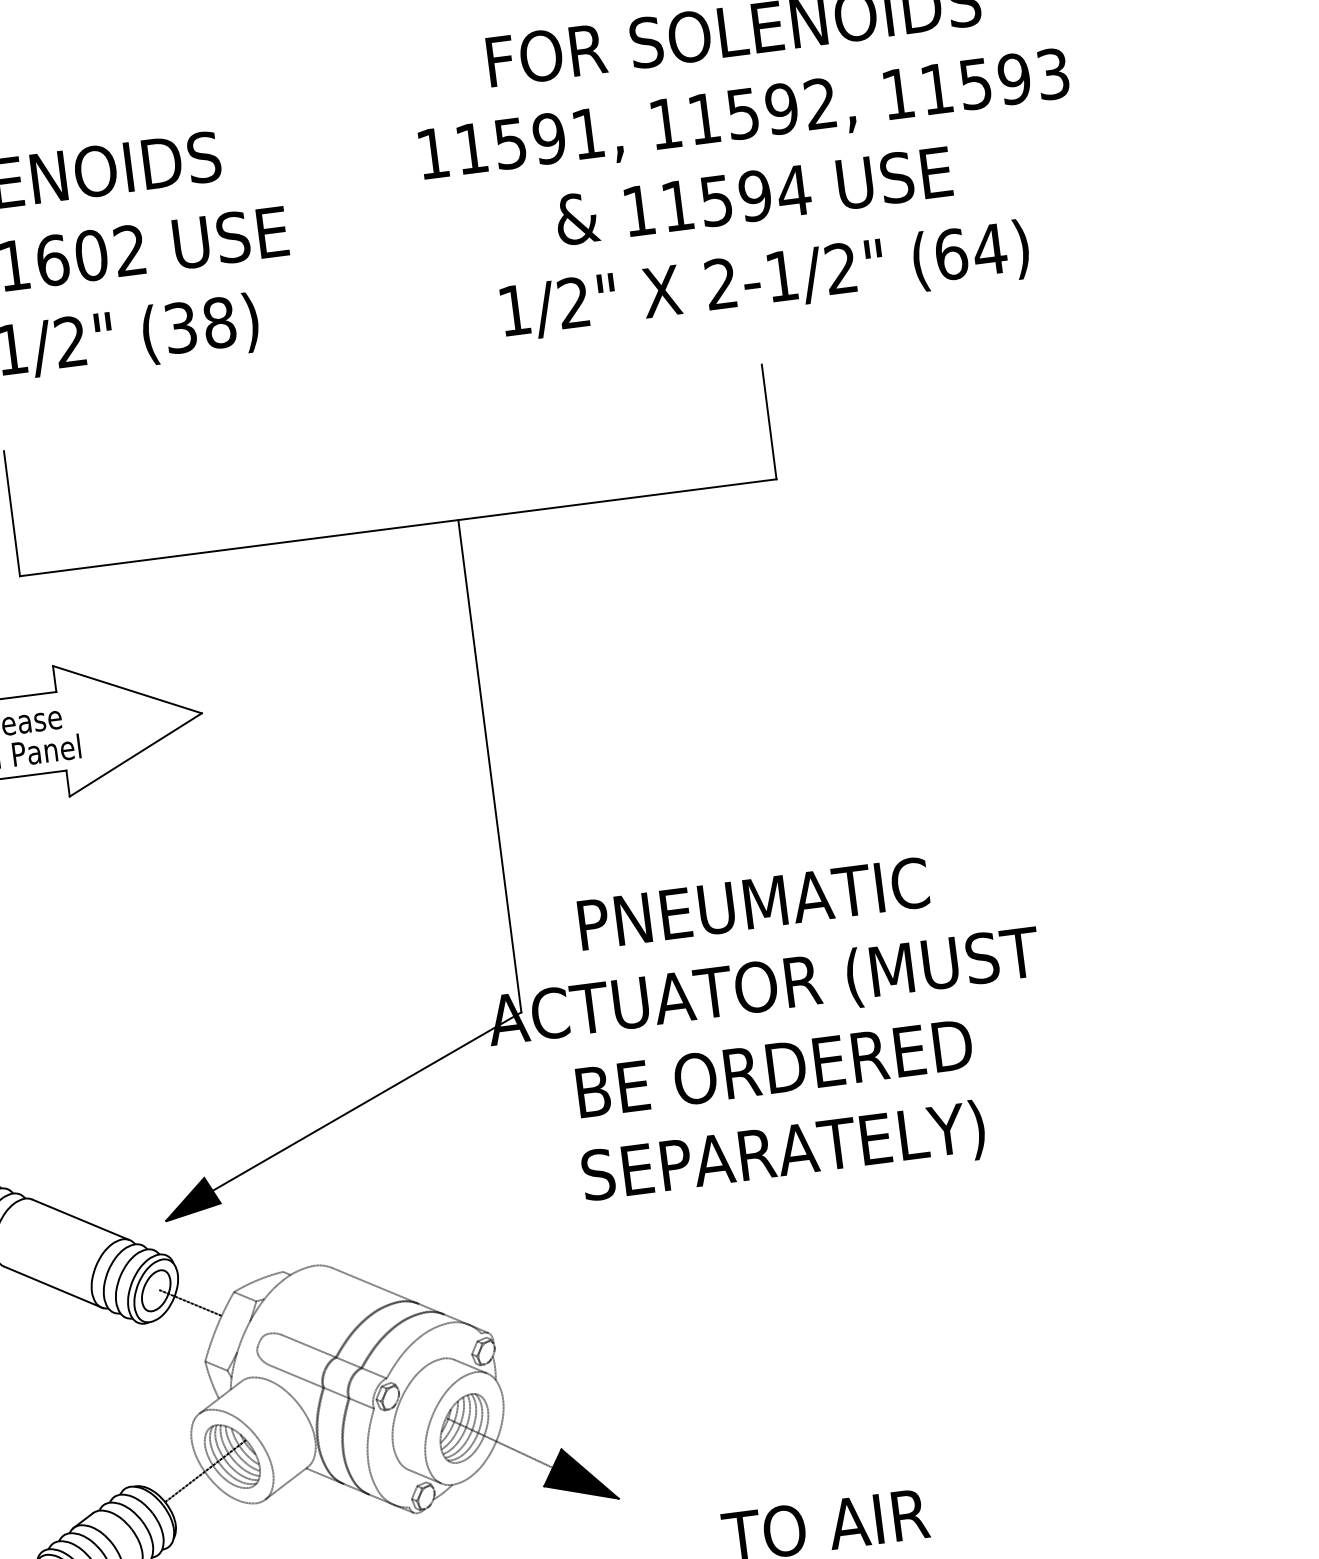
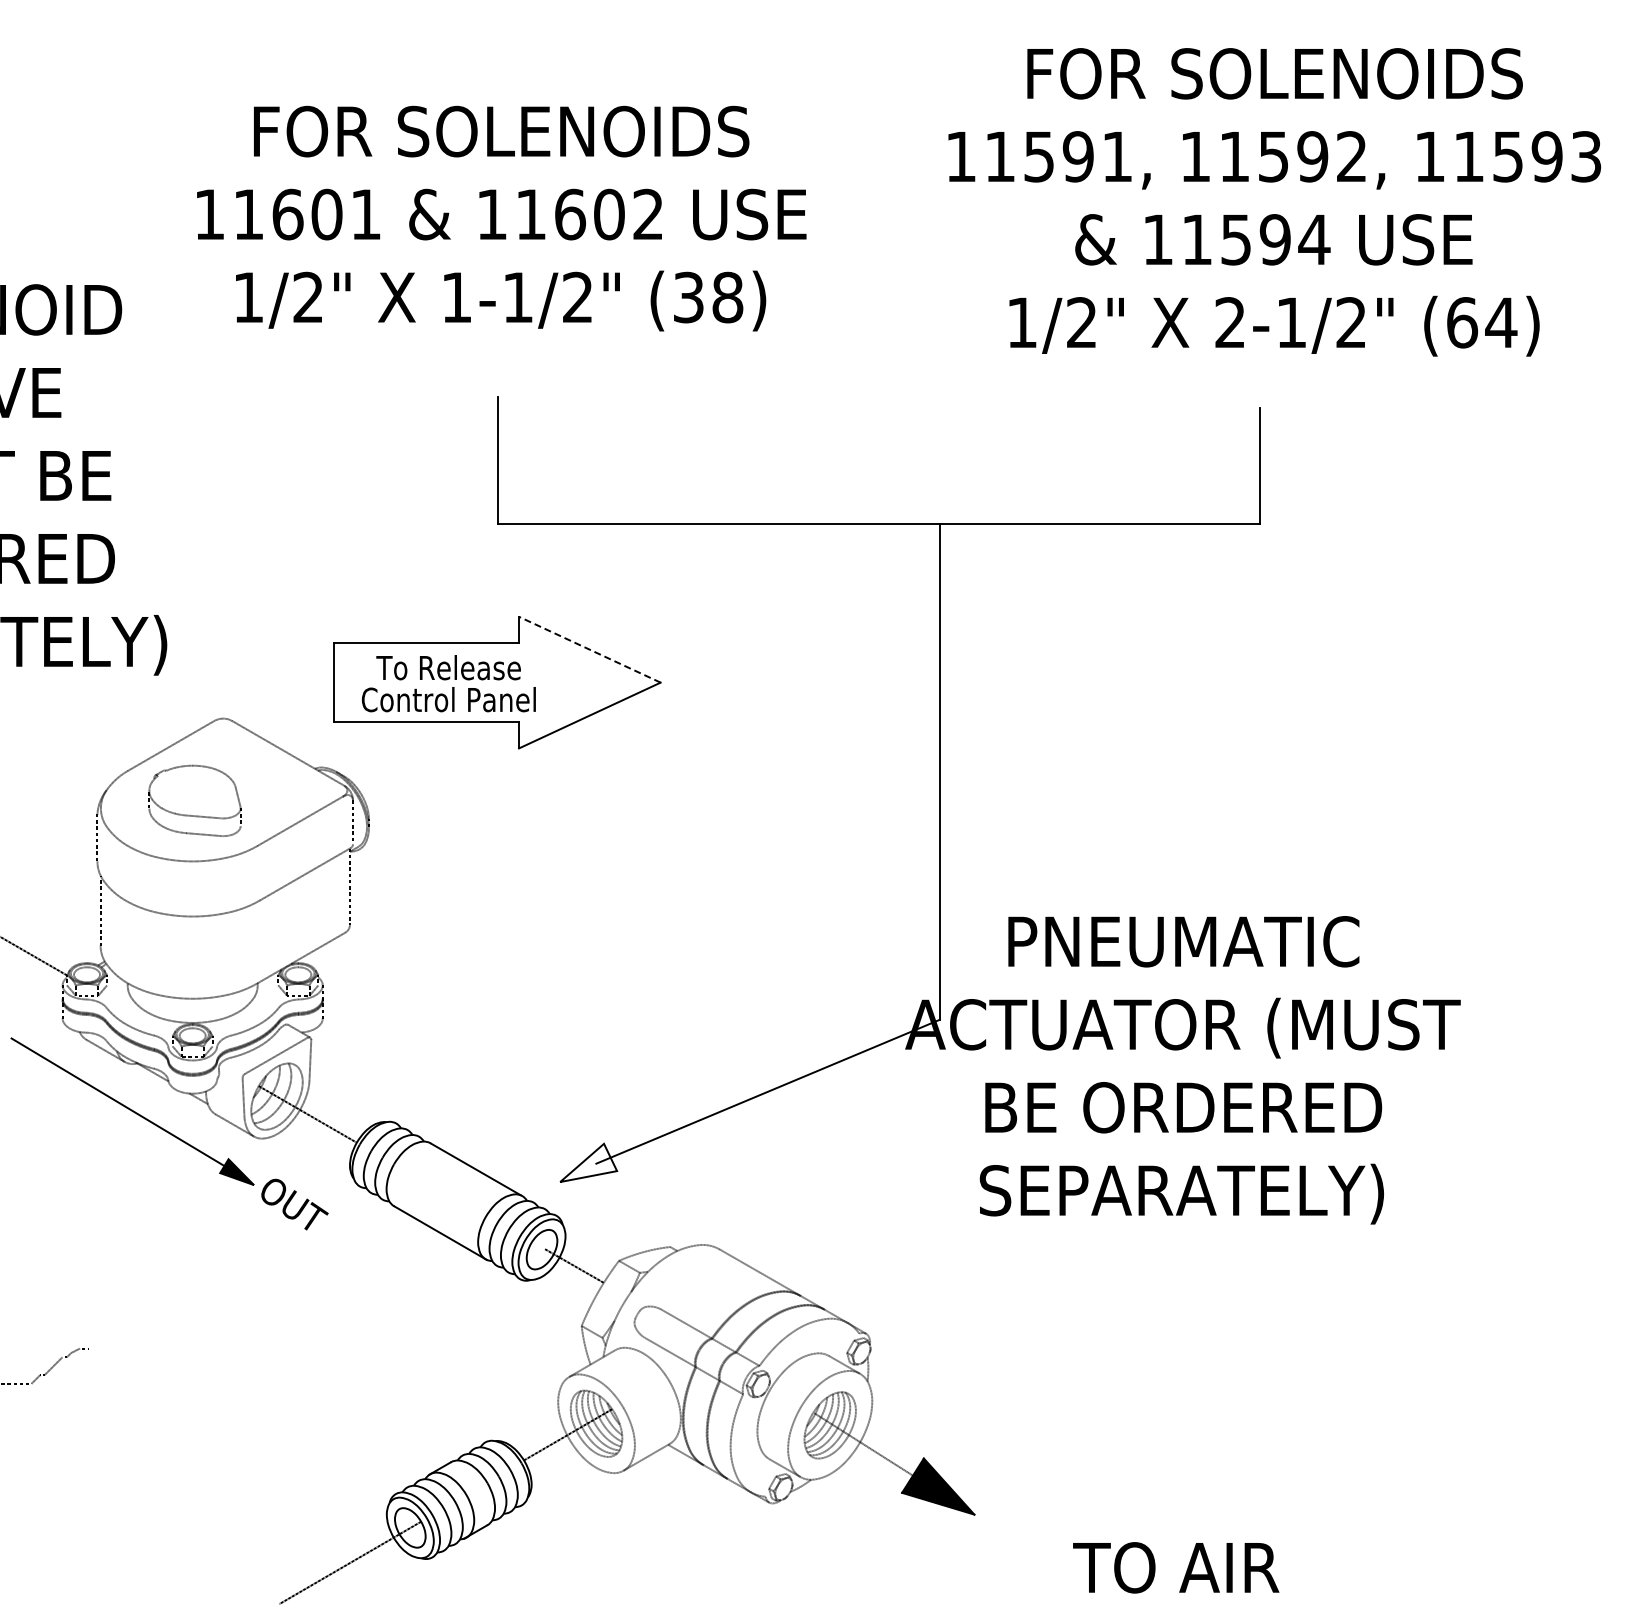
line: (127, 689) -> (589, 649), solid -> dashed
fill: (191, 1198) -> (588, 1162), removed

